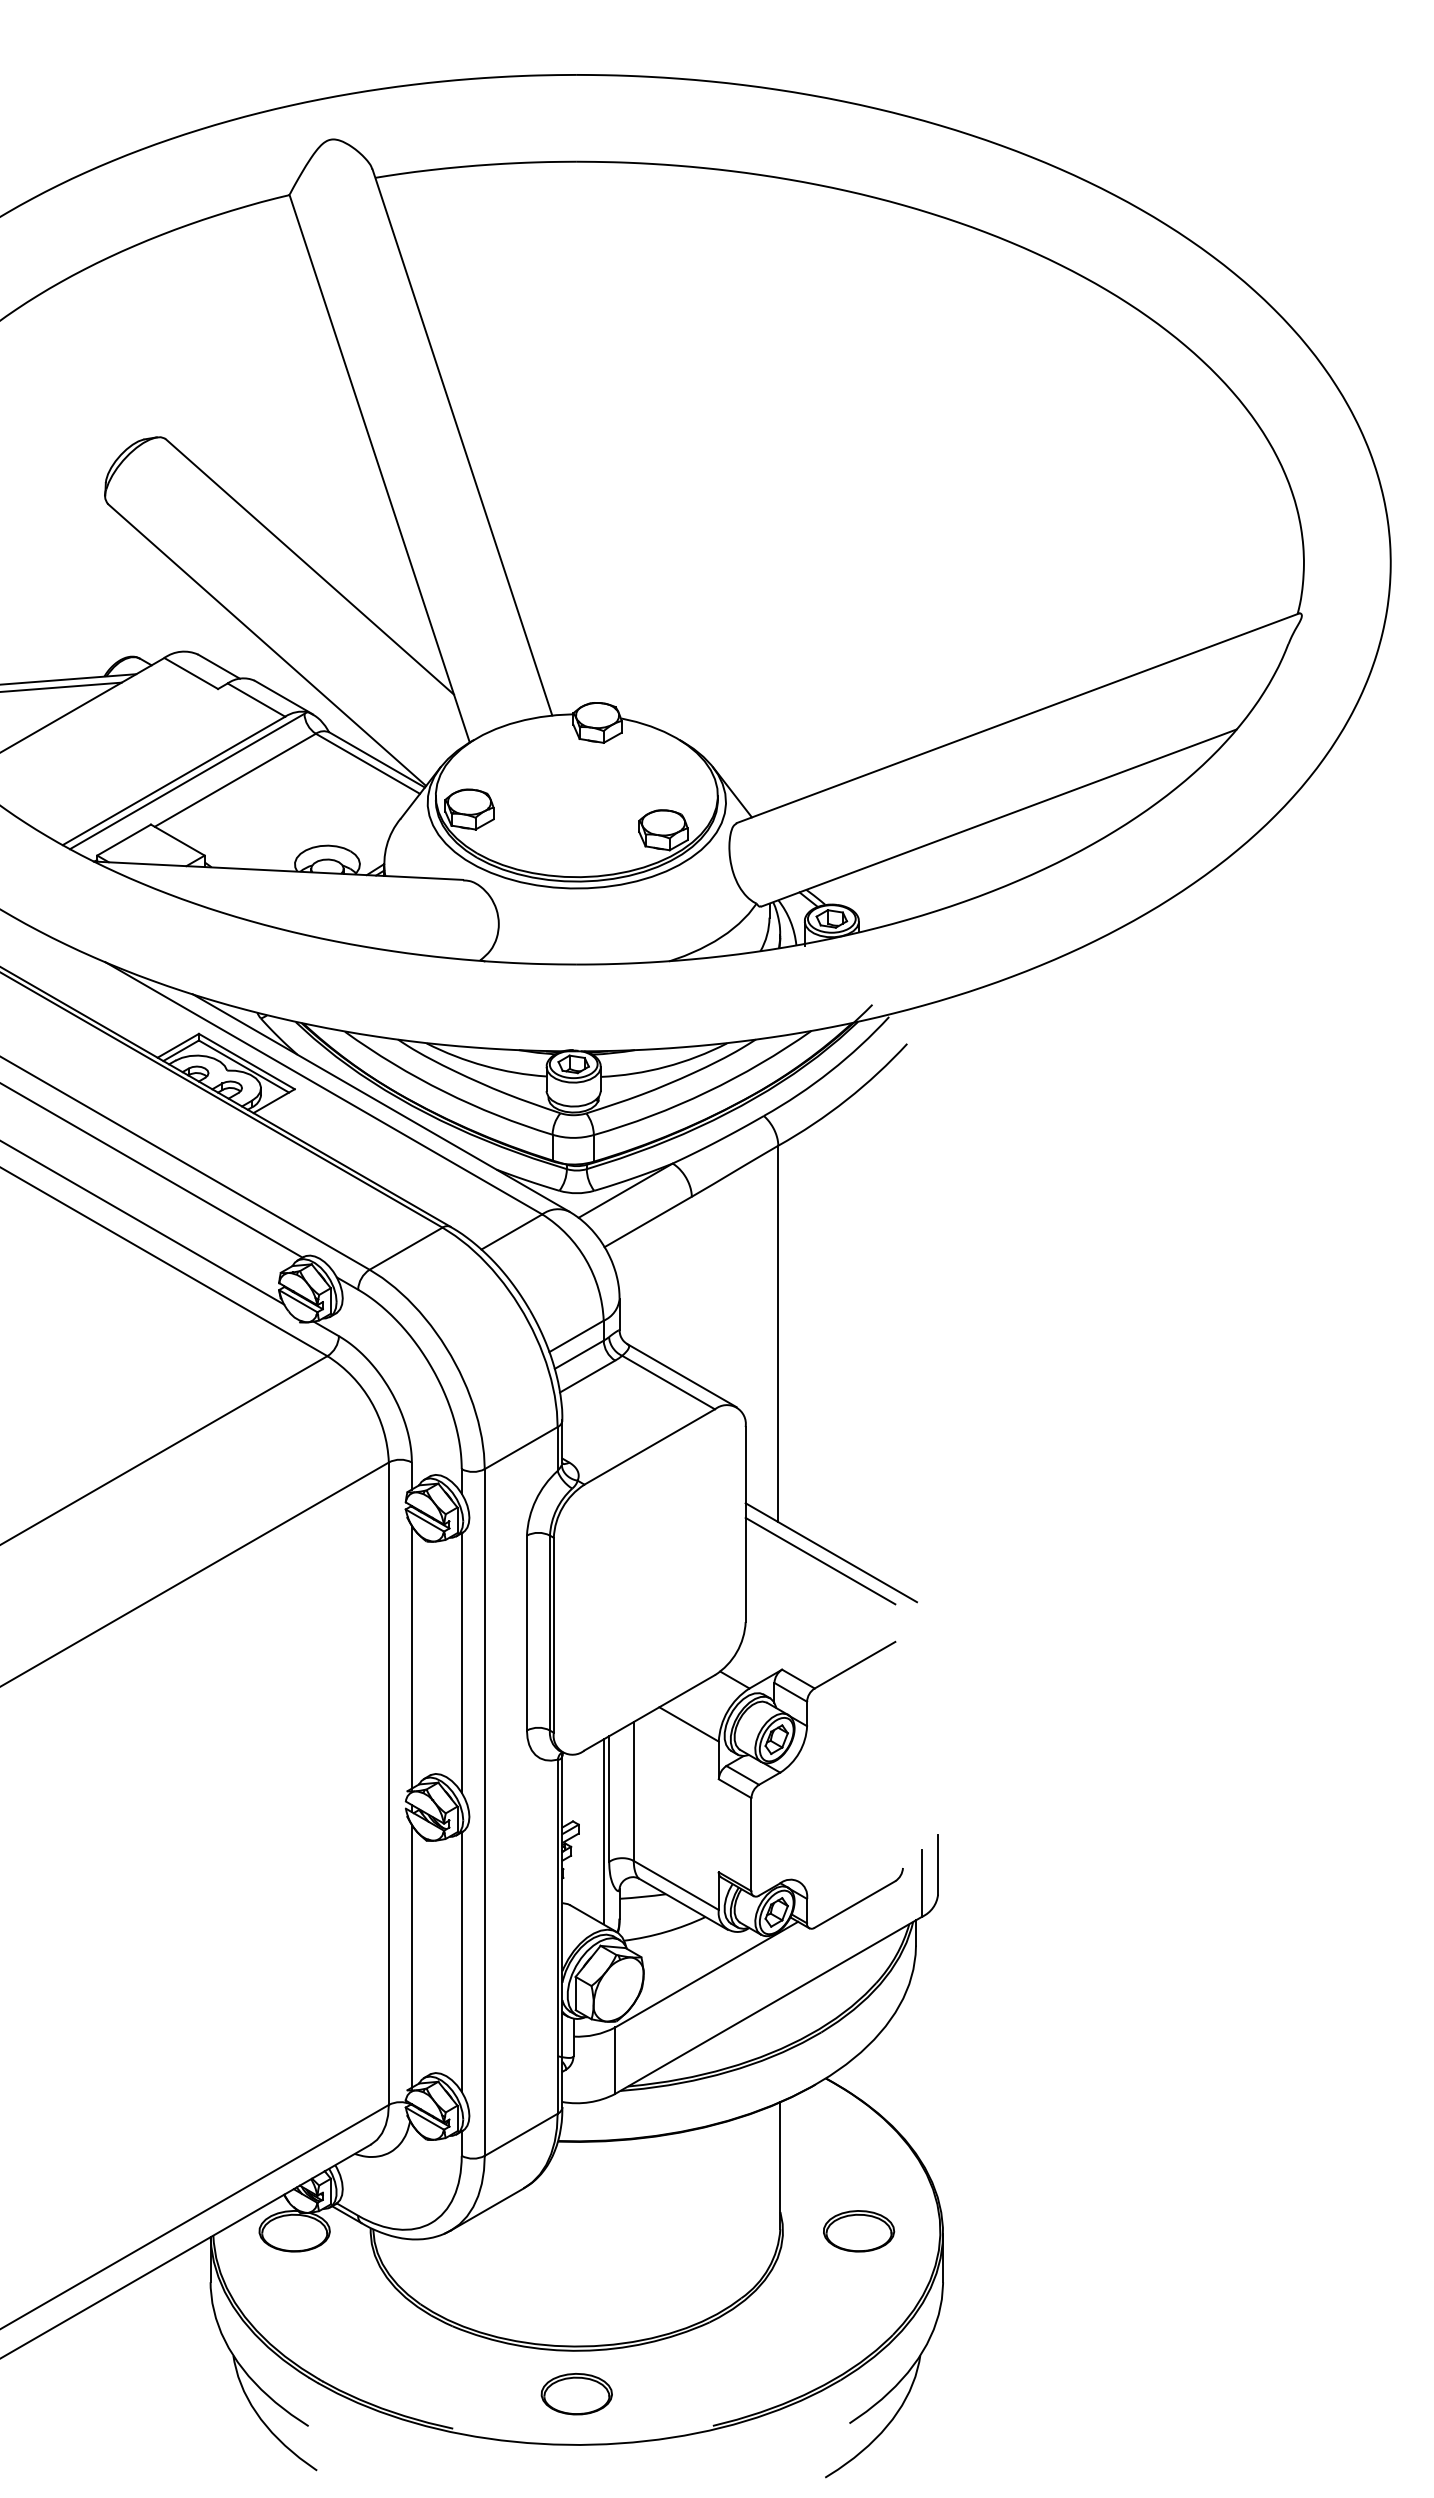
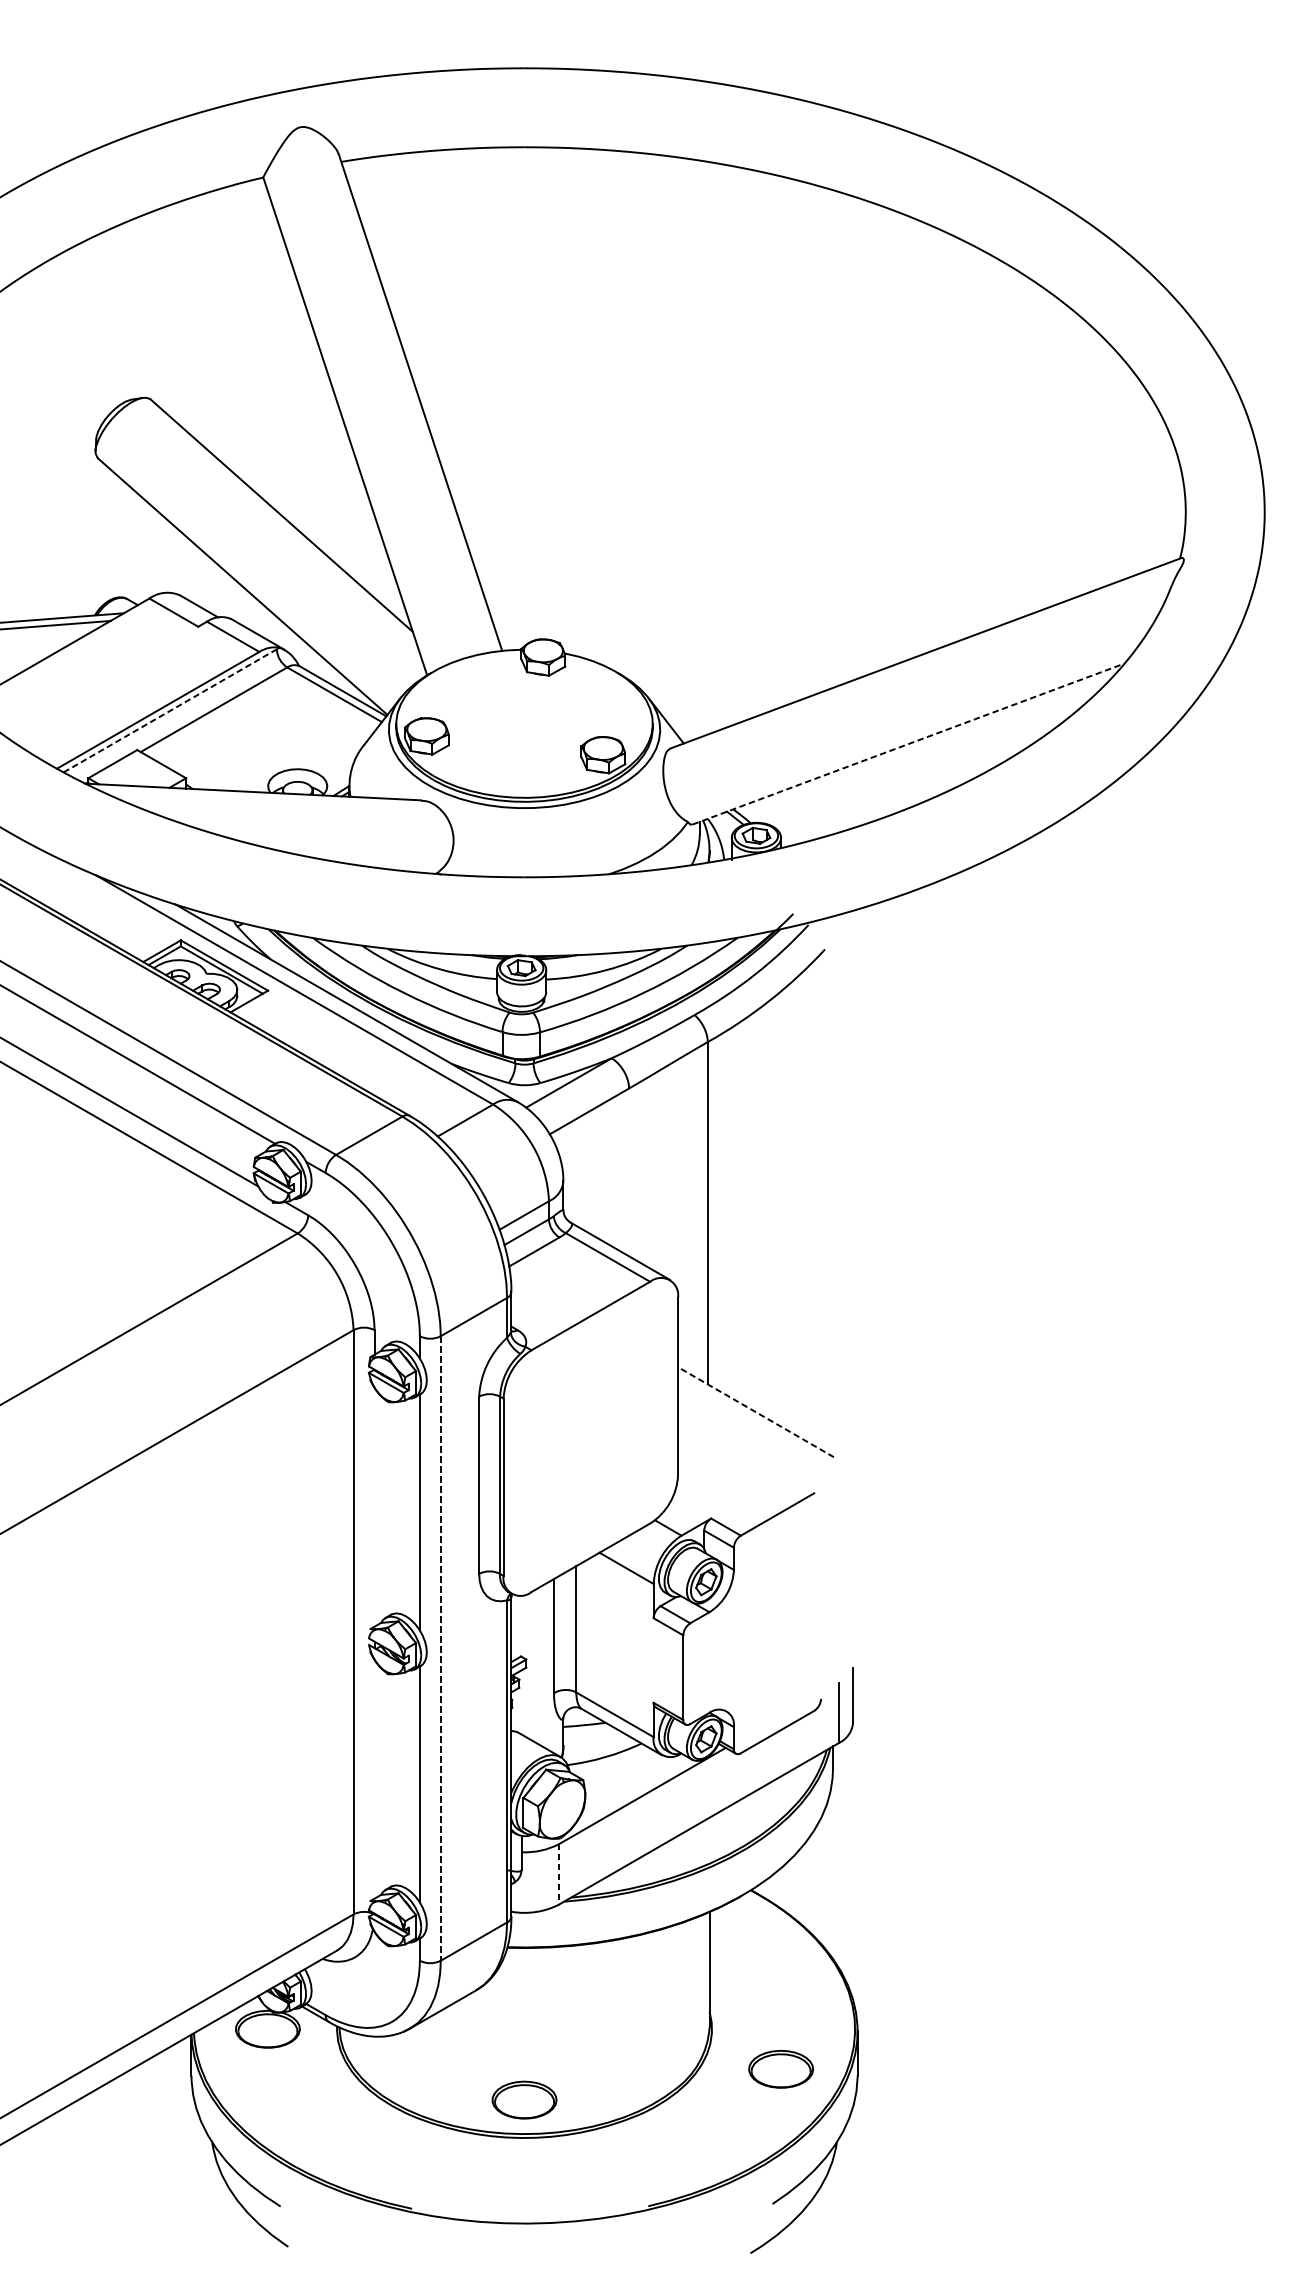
line: (187, 781) -> (170, 710), solid -> dashed
line: (999, 817) -> (908, 743), solid -> dashed
line: (831, 1552) -> (756, 1412), solid -> dashed
line: (820, 1560) -> (746, 1419), removed
line: (411, 1656) -> (374, 1506), removed
line: (484, 1813) -> (440, 1649), solid -> dashed
line: (603, 1831) -> (548, 1665), removed
line: (411, 1955) -> (374, 1778), removed
line: (615, 2061) -> (559, 1874), solid -> dashed
part: (859, 2231) -> (781, 2069), moved
part: (576, 2394) -> (524, 2100), moved

